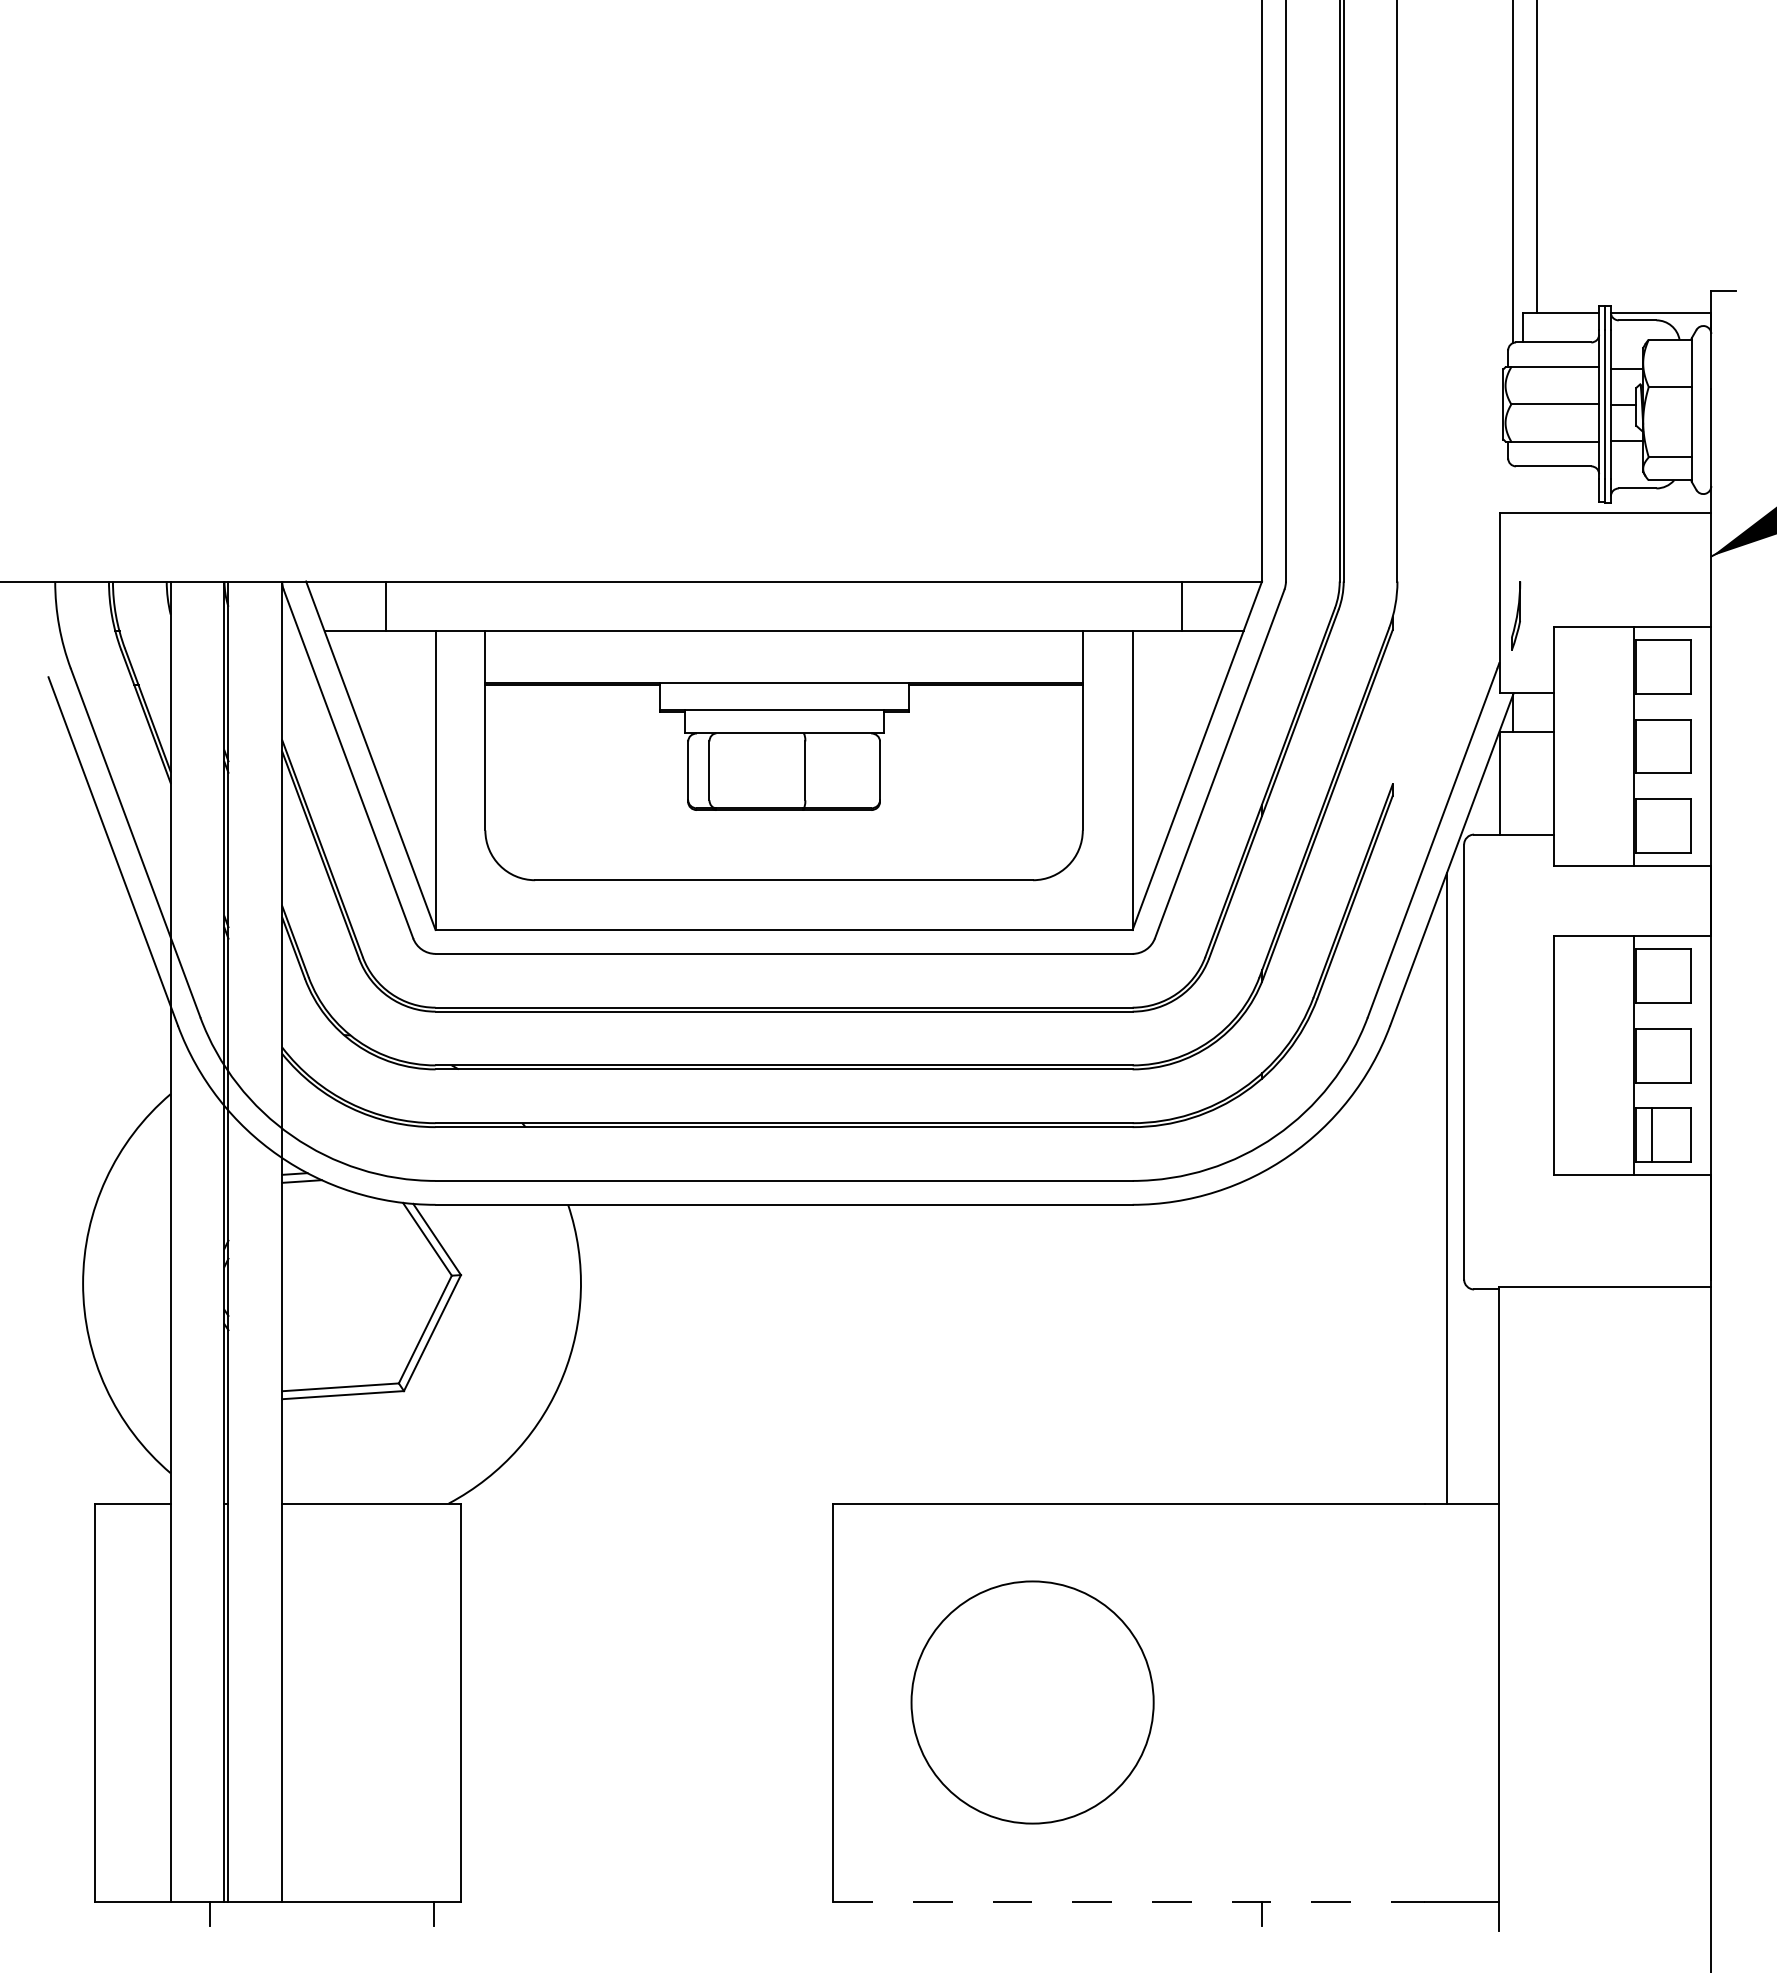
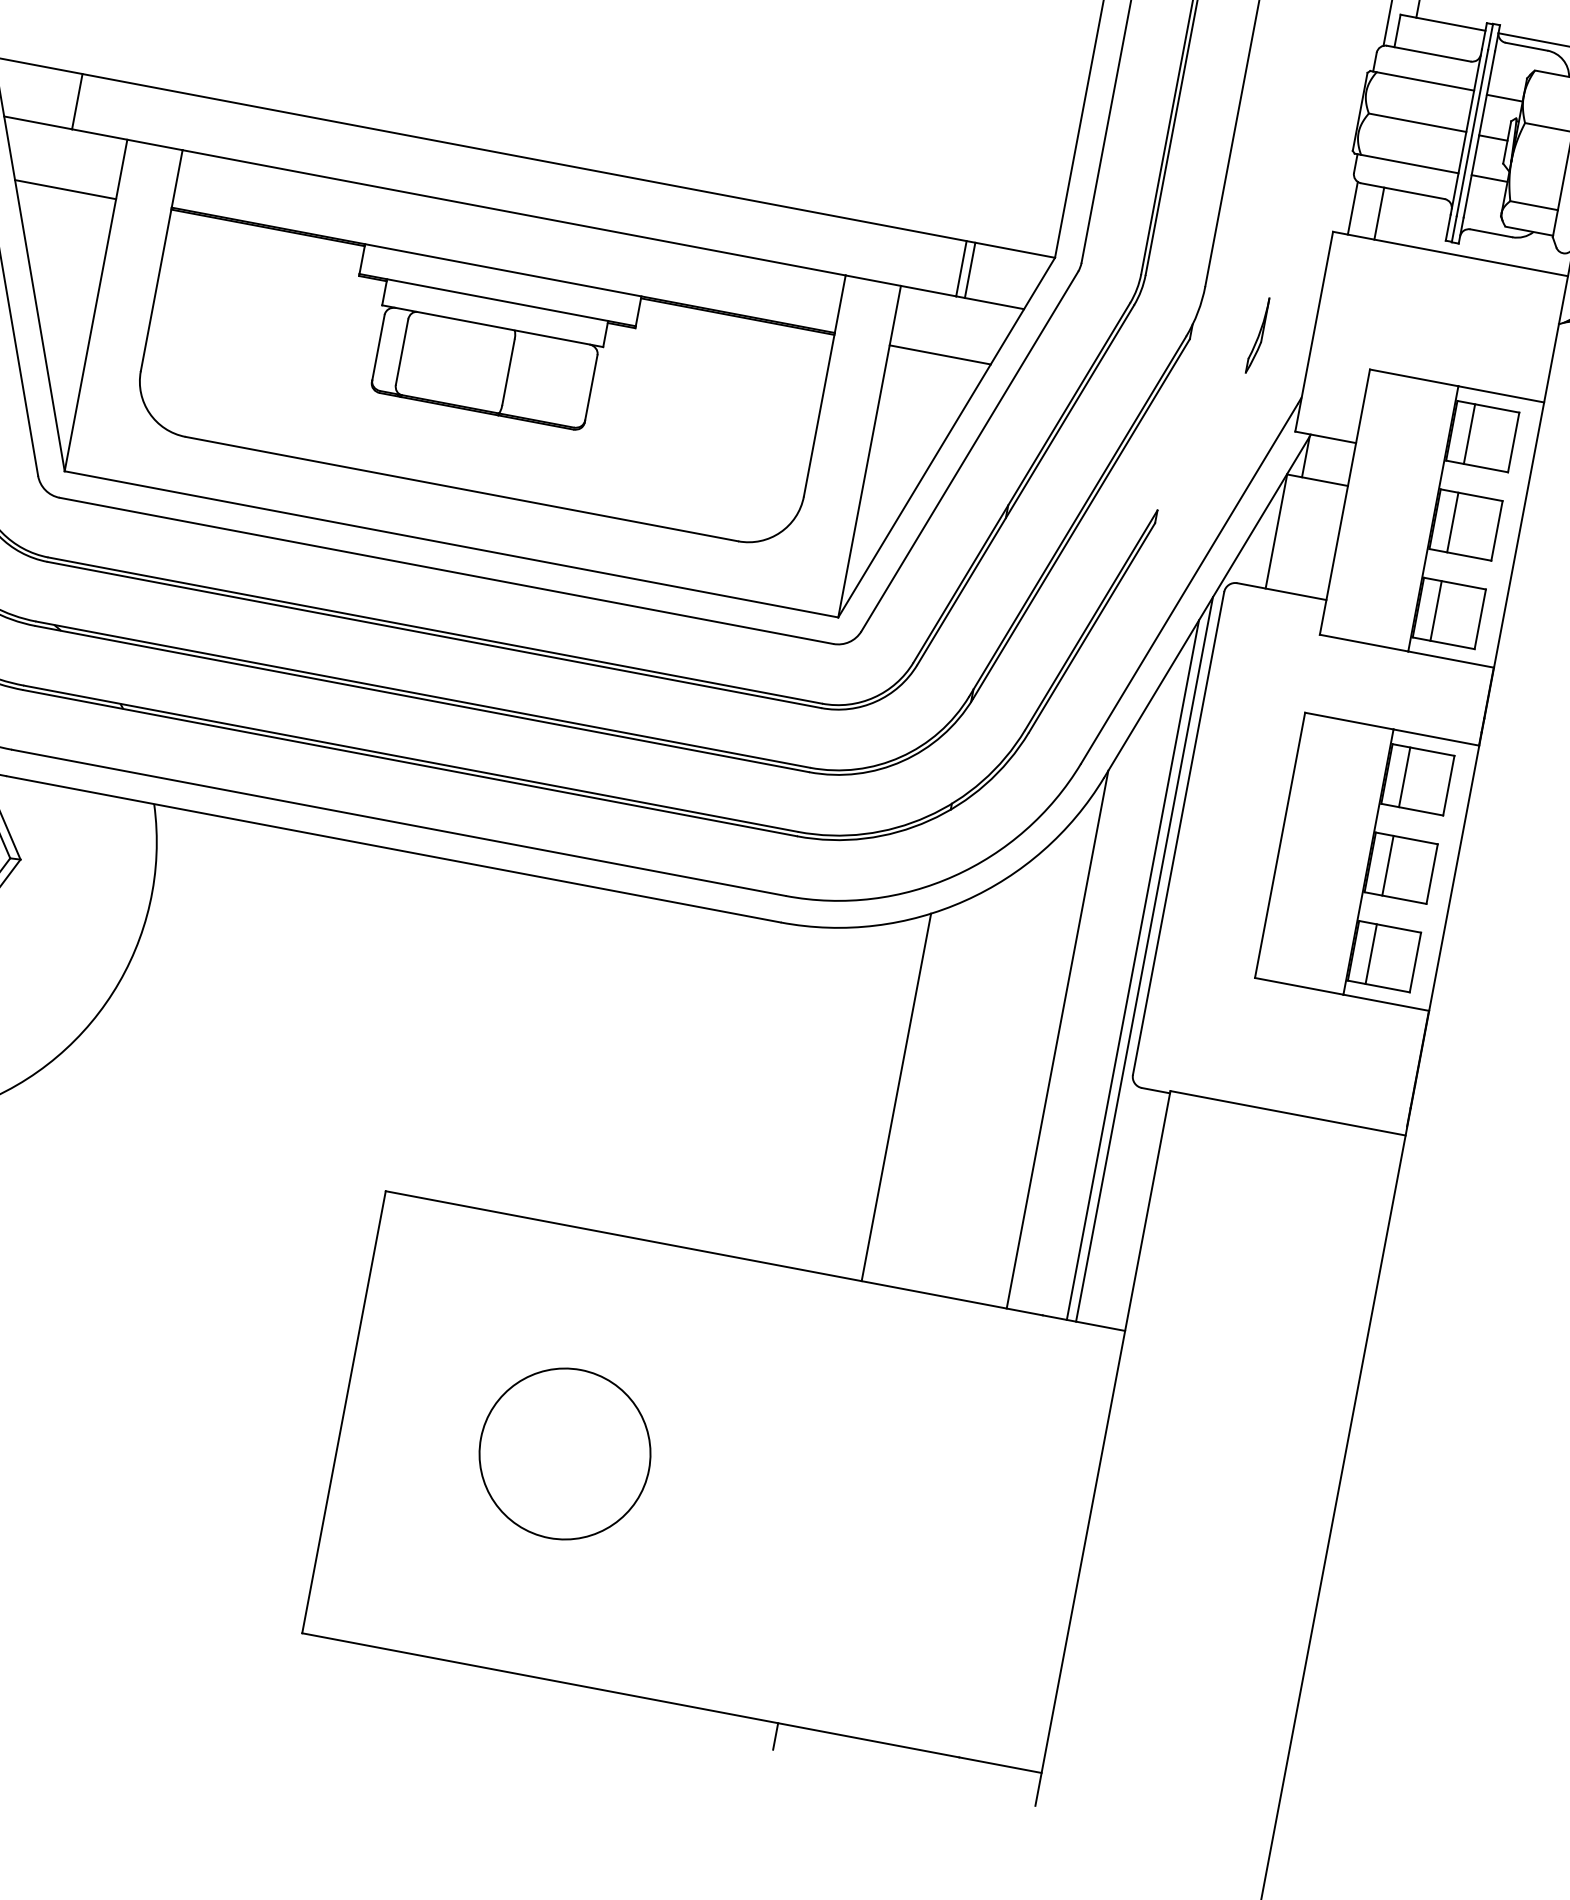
line: (1512, 489) -> (1352, 208), added
line: (1536, 489) -> (1378, 213), added
line: (1190, 606) -> (970, 270), added
part: (1516, 615) -> (1258, 335), moved
line: (1651, 666) -> (1469, 433), added
line: (389, 684) -> (65, 189), added
line: (1177, 684) -> (939, 354), added
line: (1651, 746) -> (1452, 522), added
line: (1651, 825) -> (1436, 610), added
line: (1651, 975) -> (1404, 776), added
line: (1651, 1055) -> (1387, 865), added
line: (1455, 1176) -> (1144, 958), added
line: (1392, 1260) -> (1057, 1038), added
line: (1262, 1337) -> (897, 1096), added
circle: (1031, 1702) -> (564, 1453), size x0.62
line: (1129, 1901) -> (631, 1695), dashed -> solid

